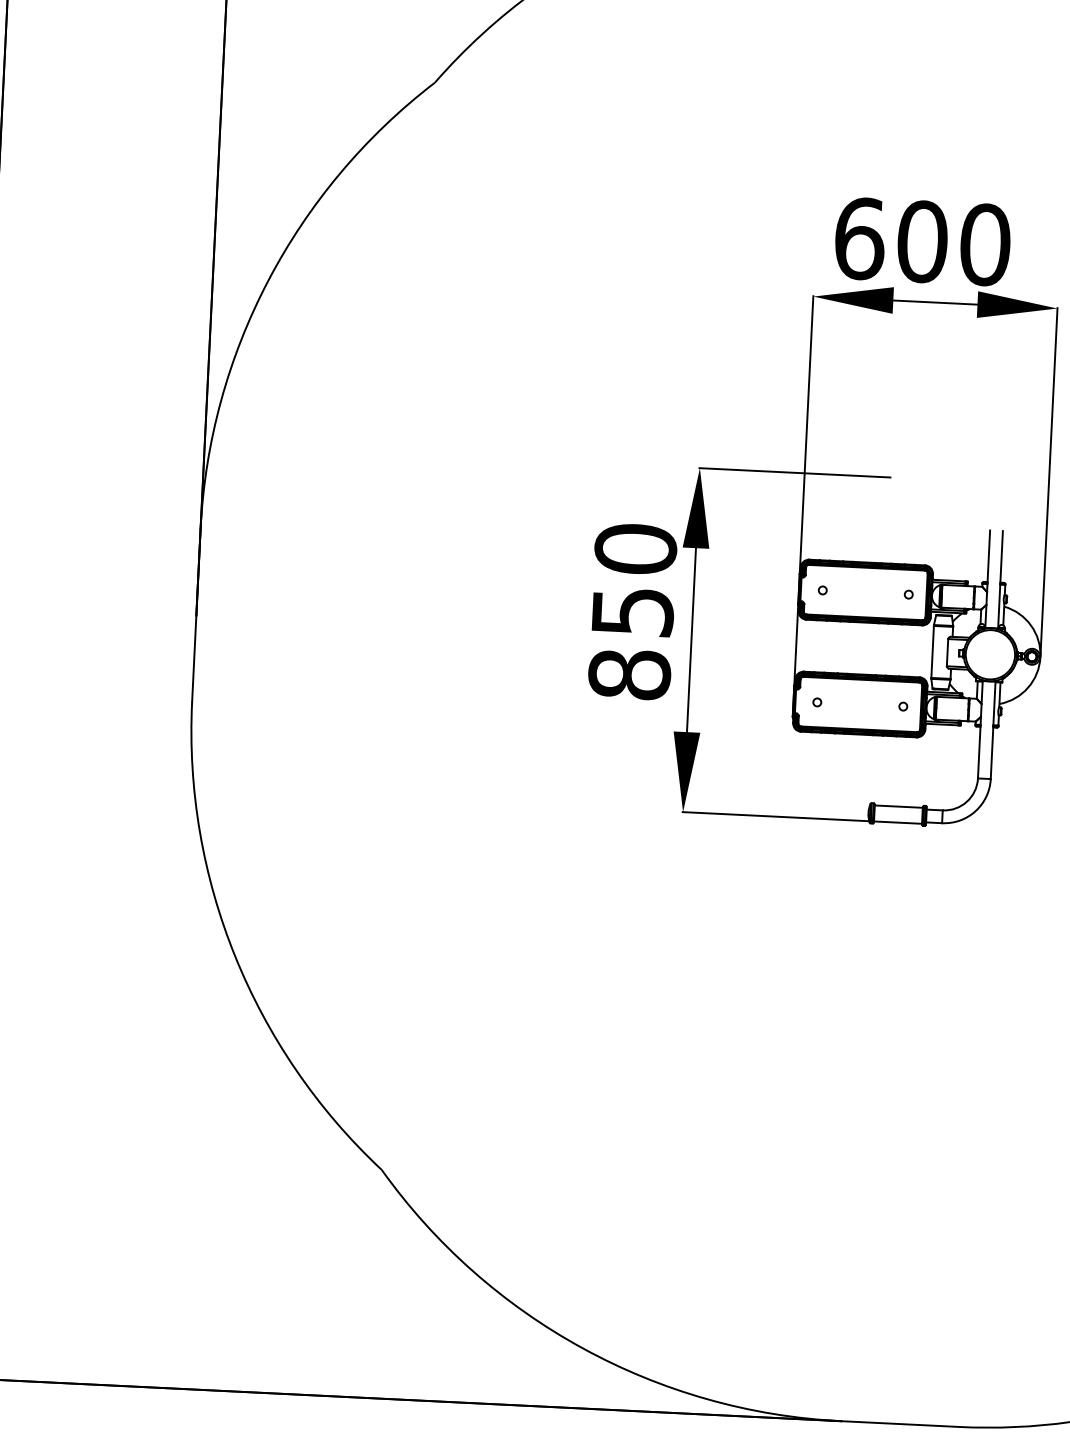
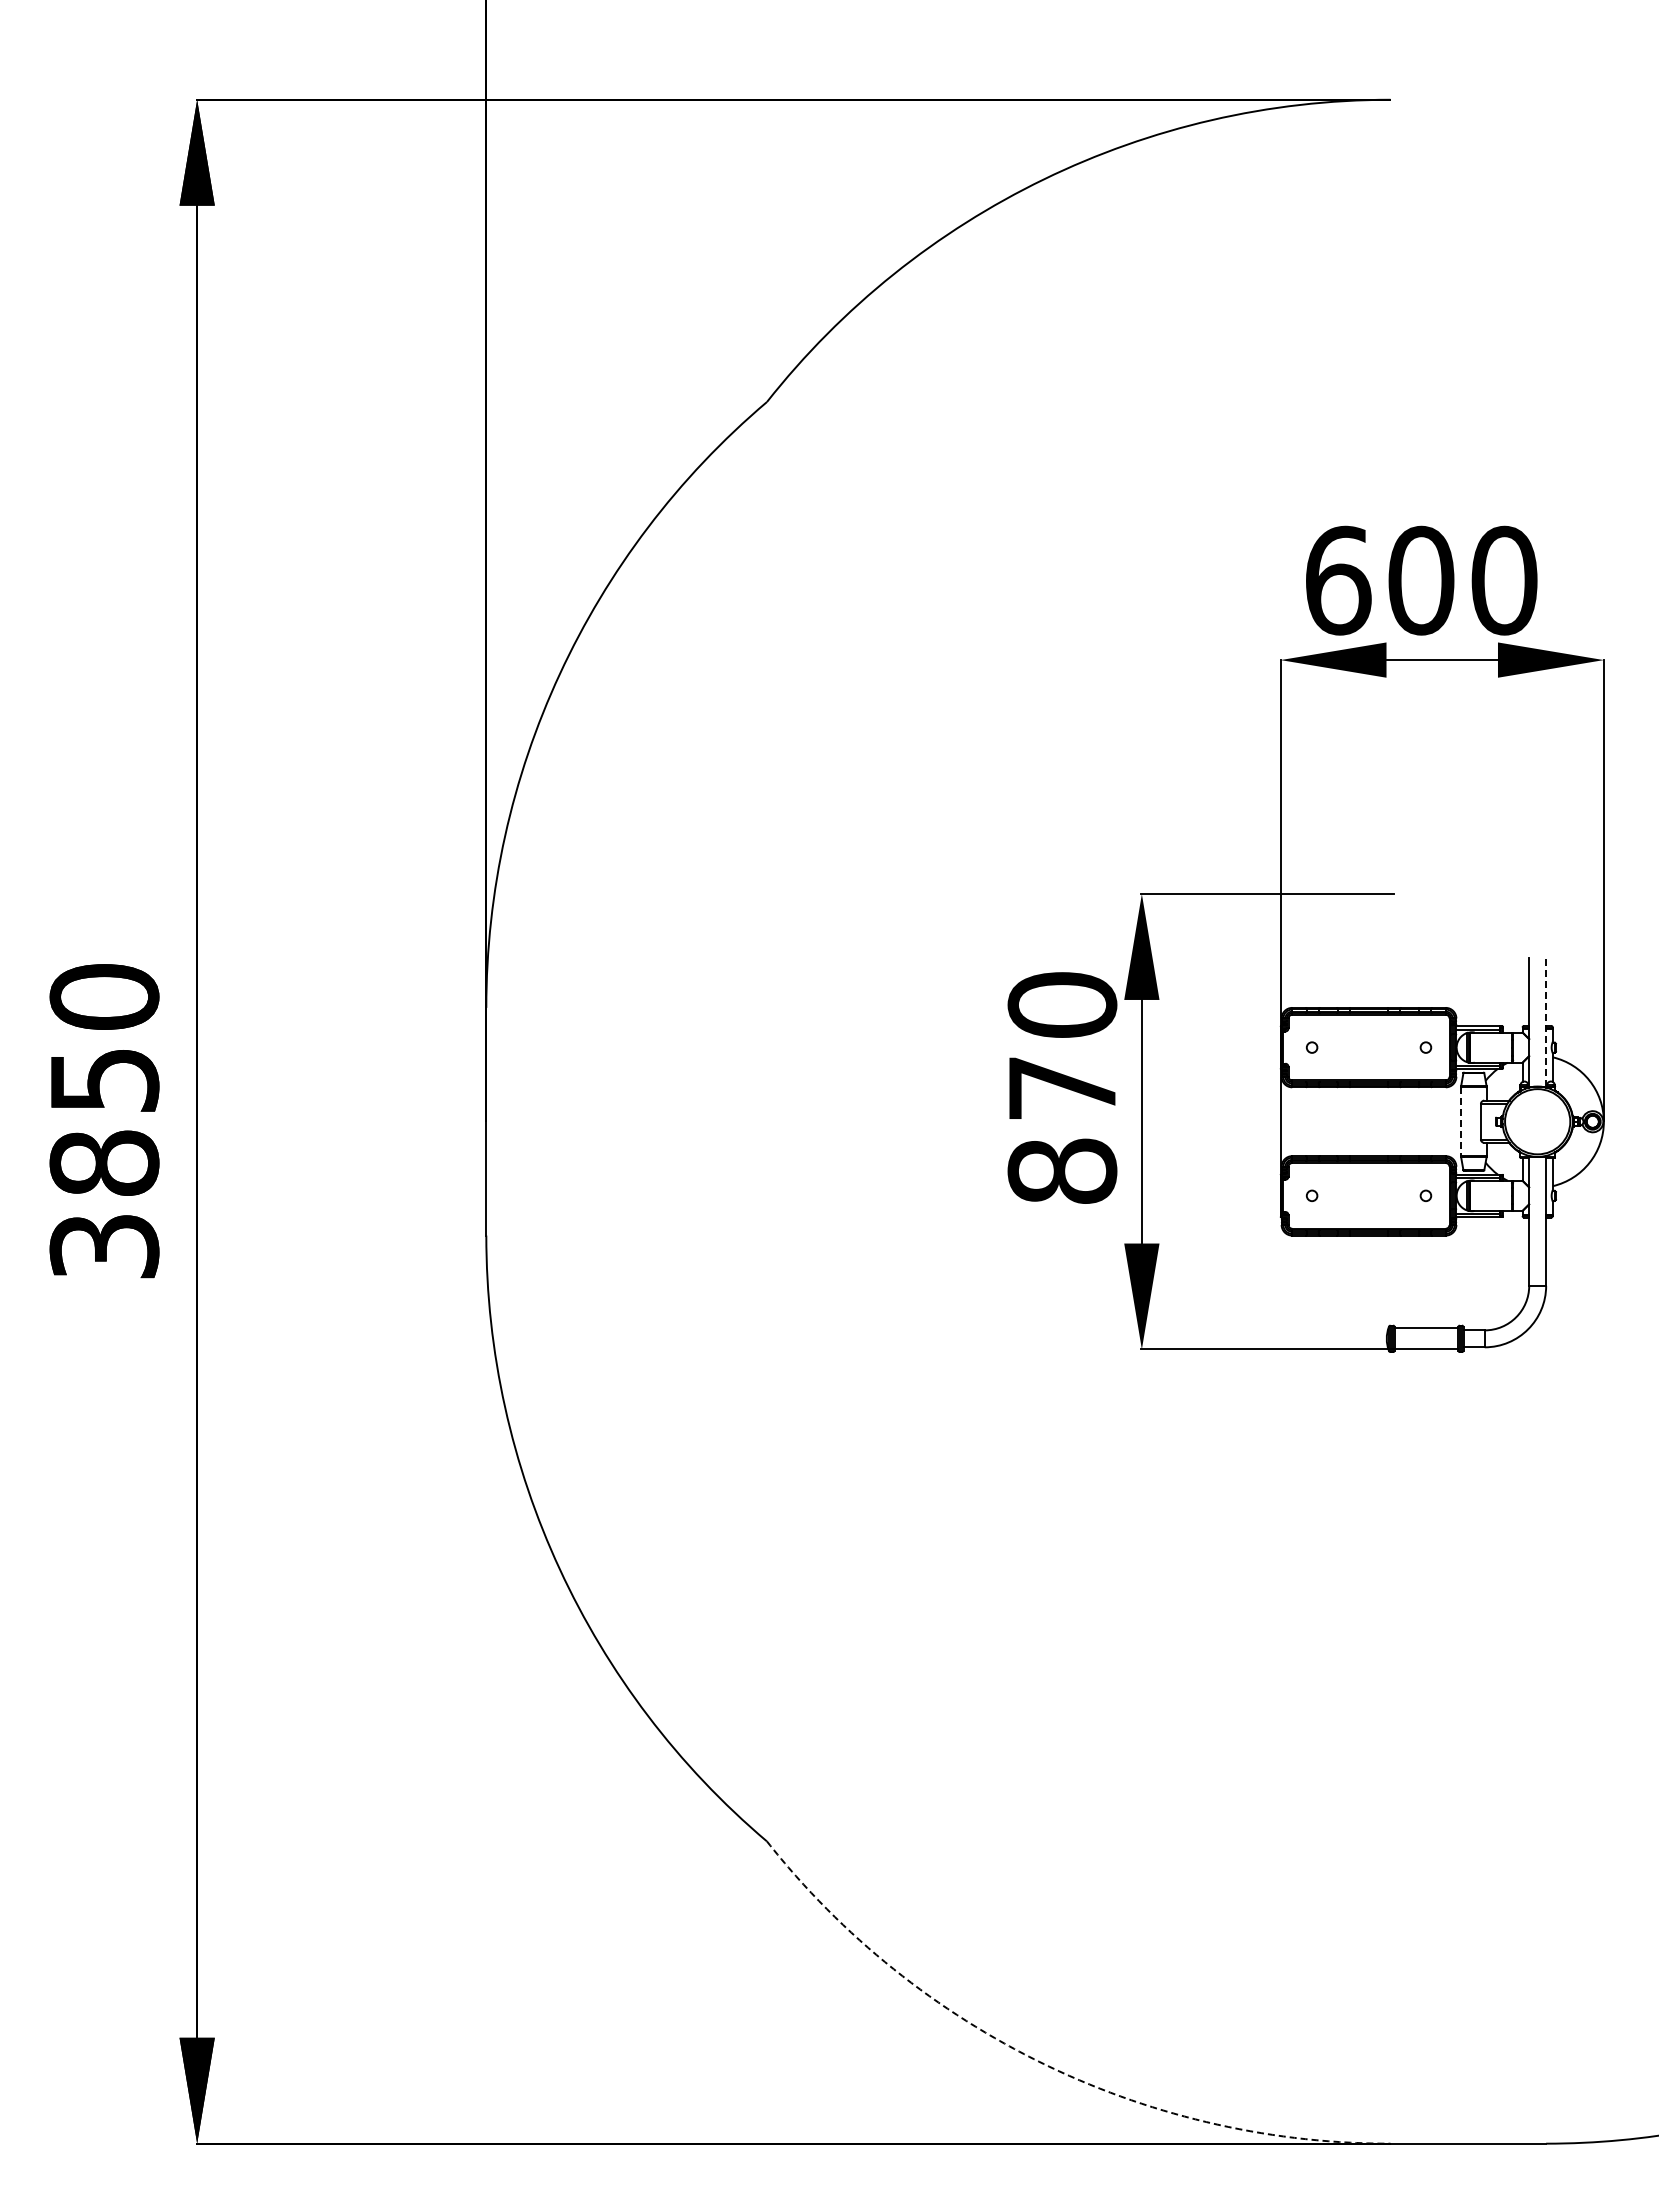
line: (1000, 579) -> (1546, 1021), solid -> dashed
text: (633, 612) -> (1063, 1088), 850 -> 870
line: (932, 652) -> (1461, 1122), solid -> dashed
arc: (583, 1348) -> (1044, 2064), solid -> dashed

